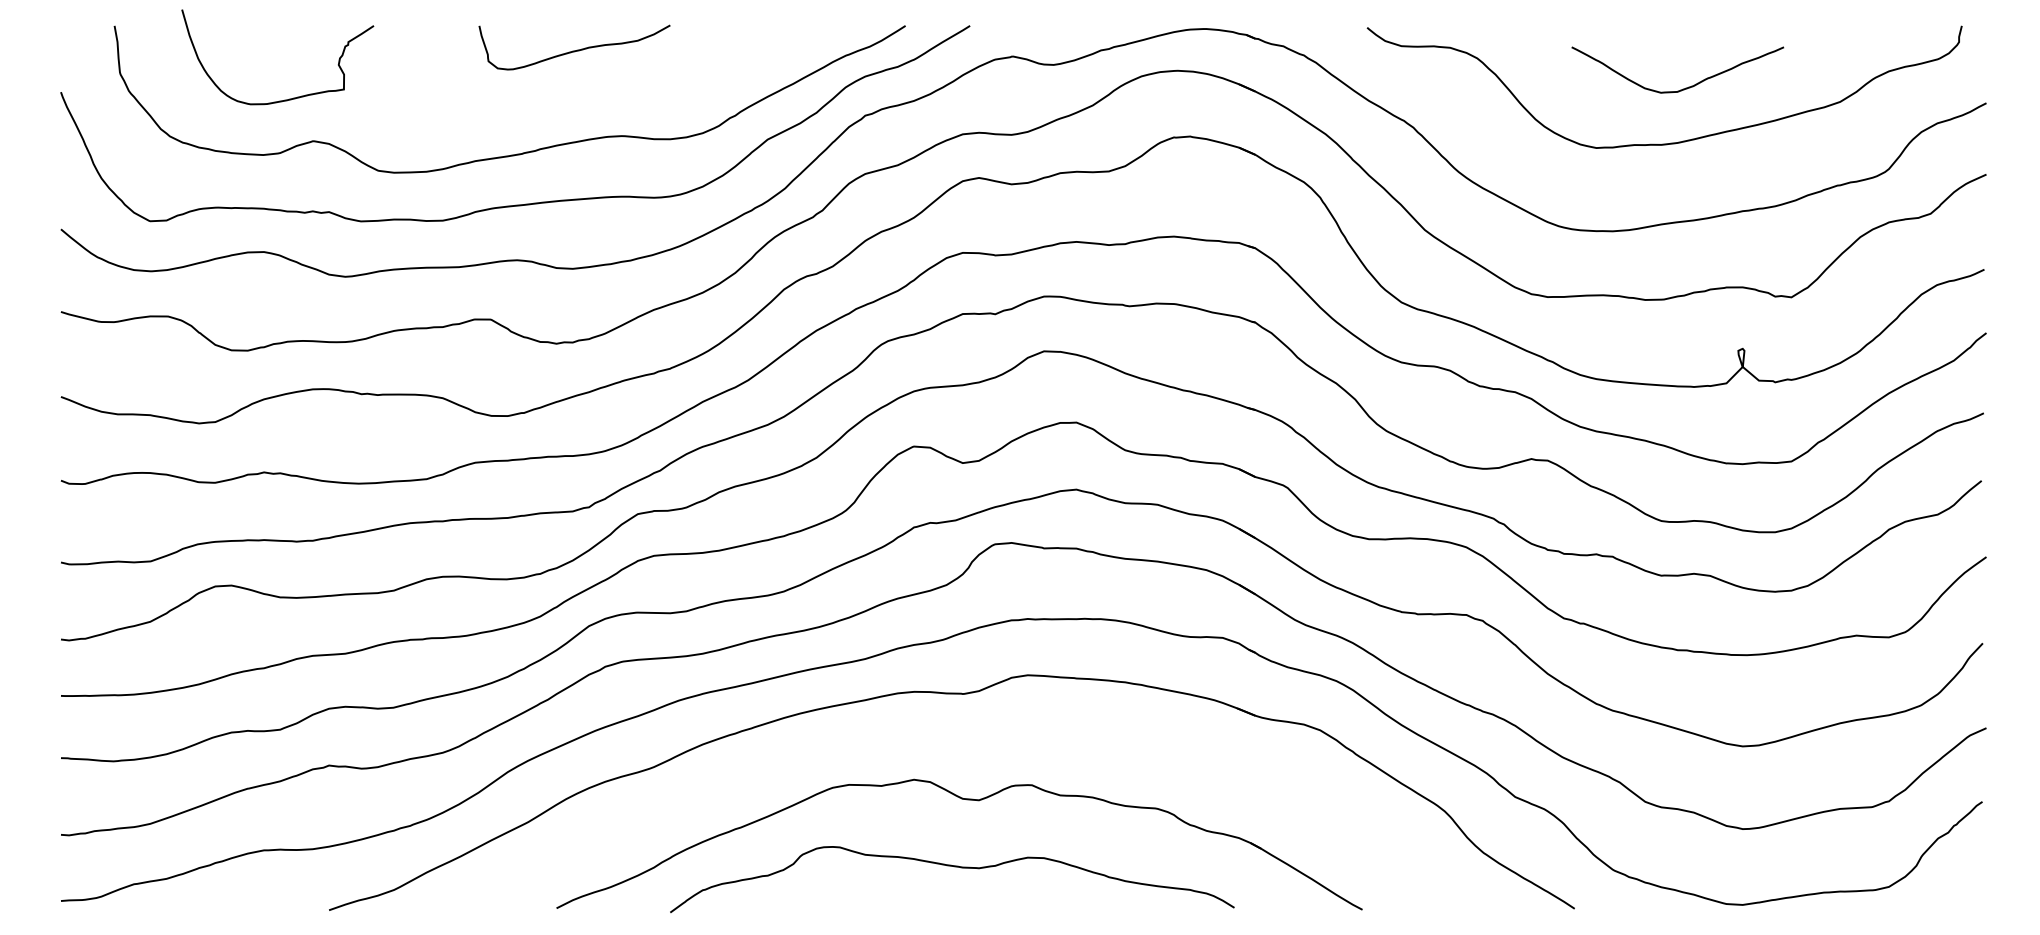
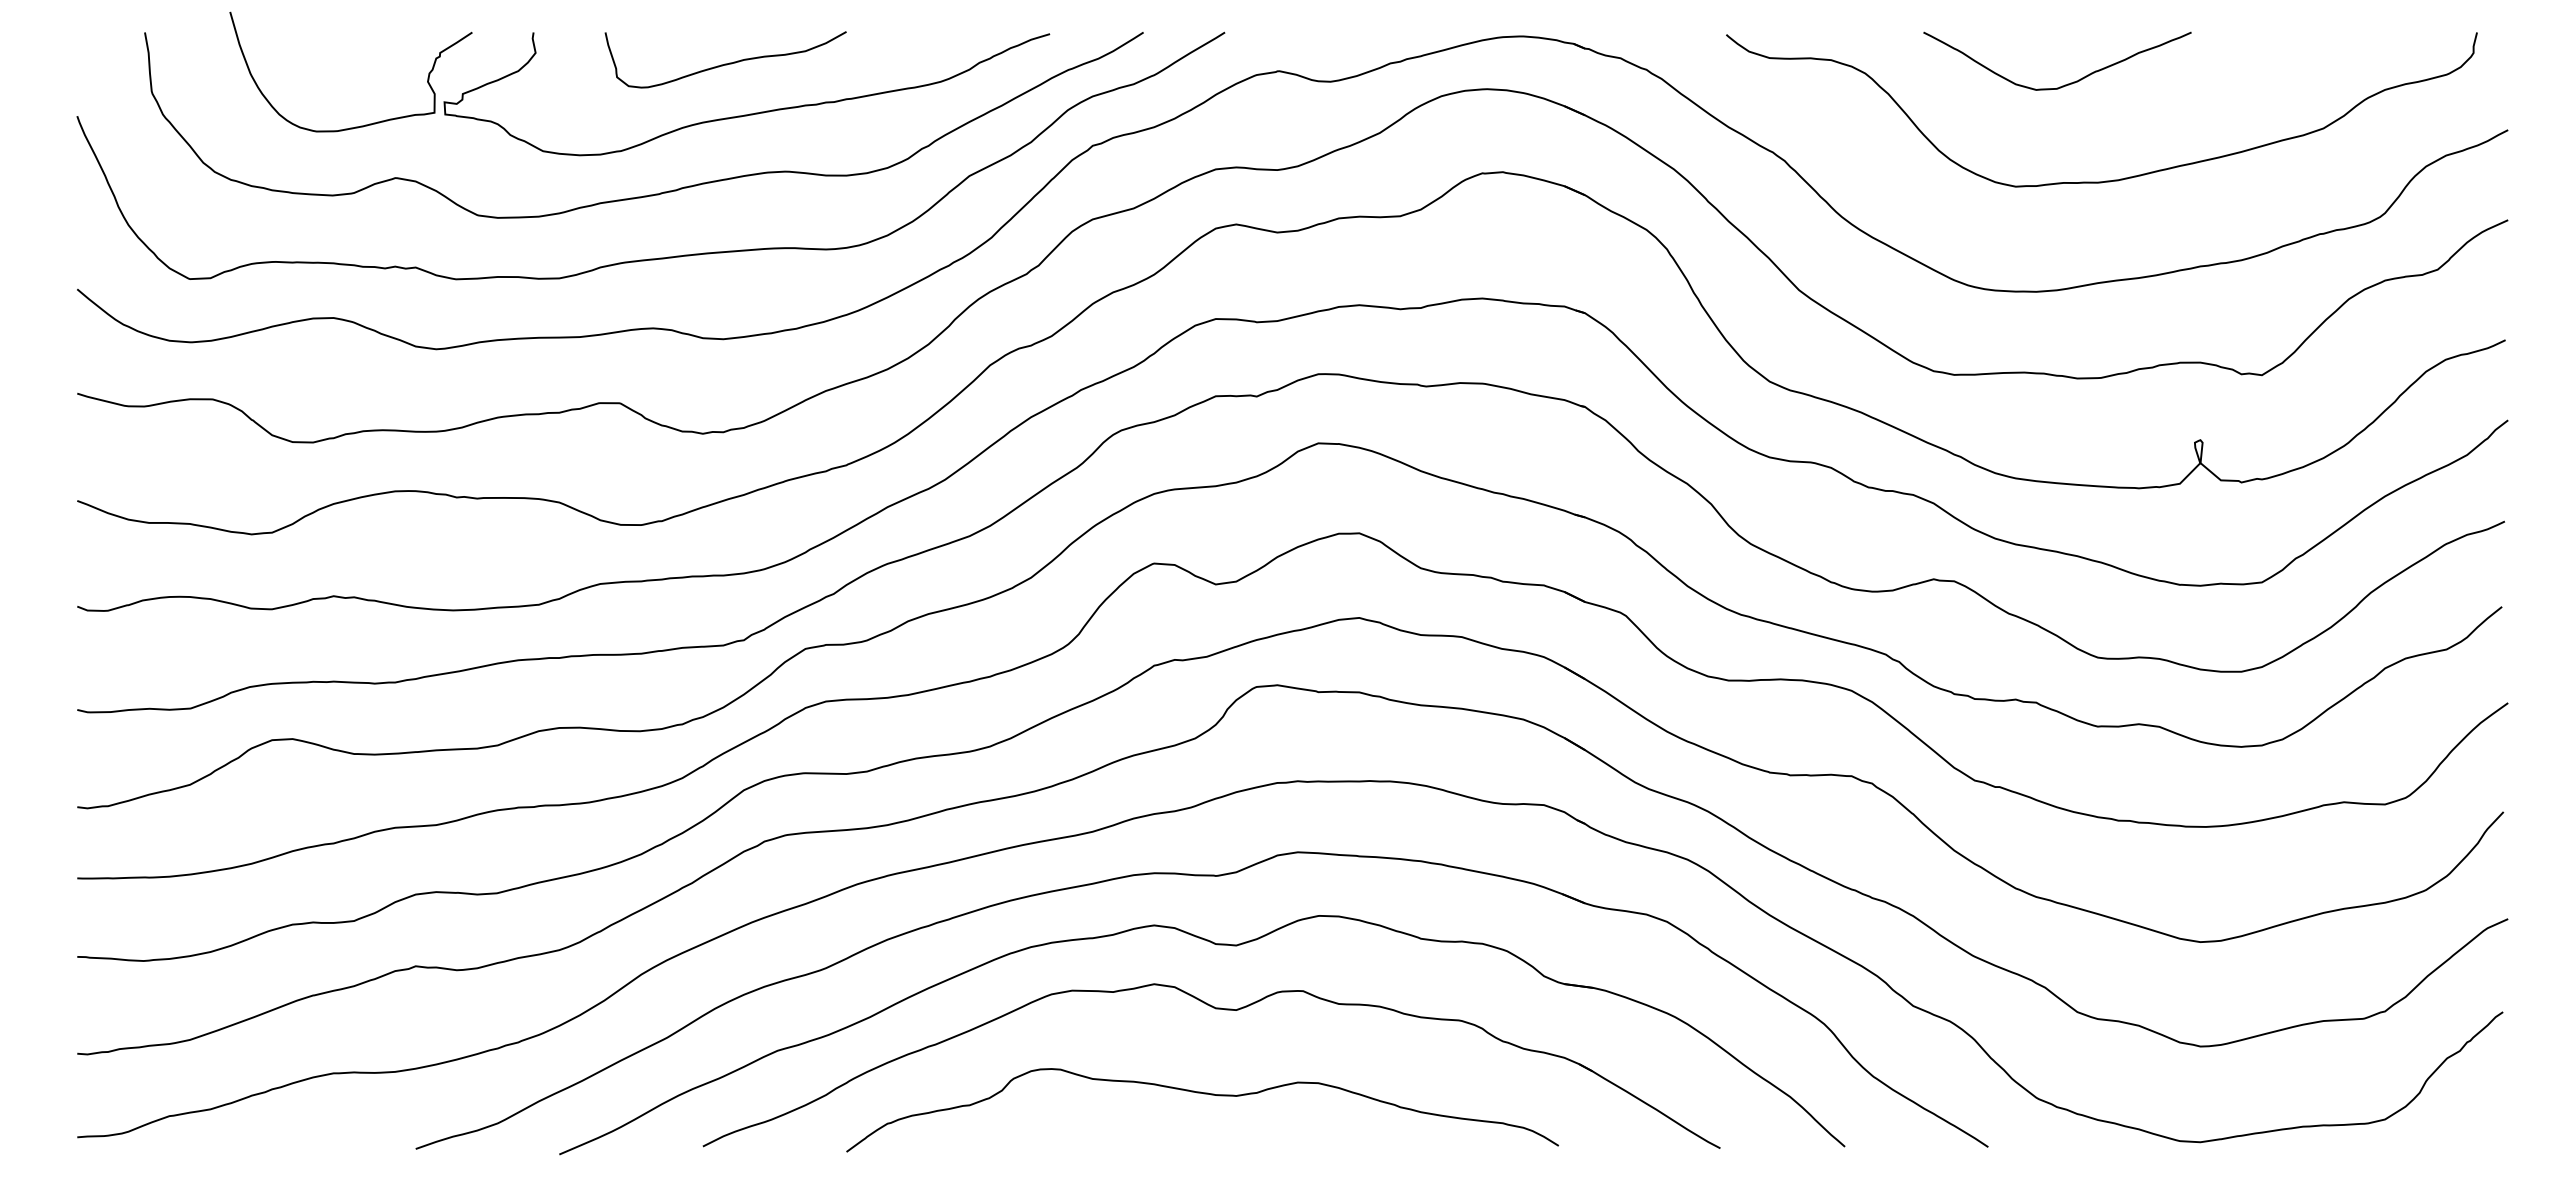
curve: (1685, 87) -> (2067, 83), moved
curve: (593, 90) -> (749, 113), added
part: (964, 749) -> (1217, 945), added

